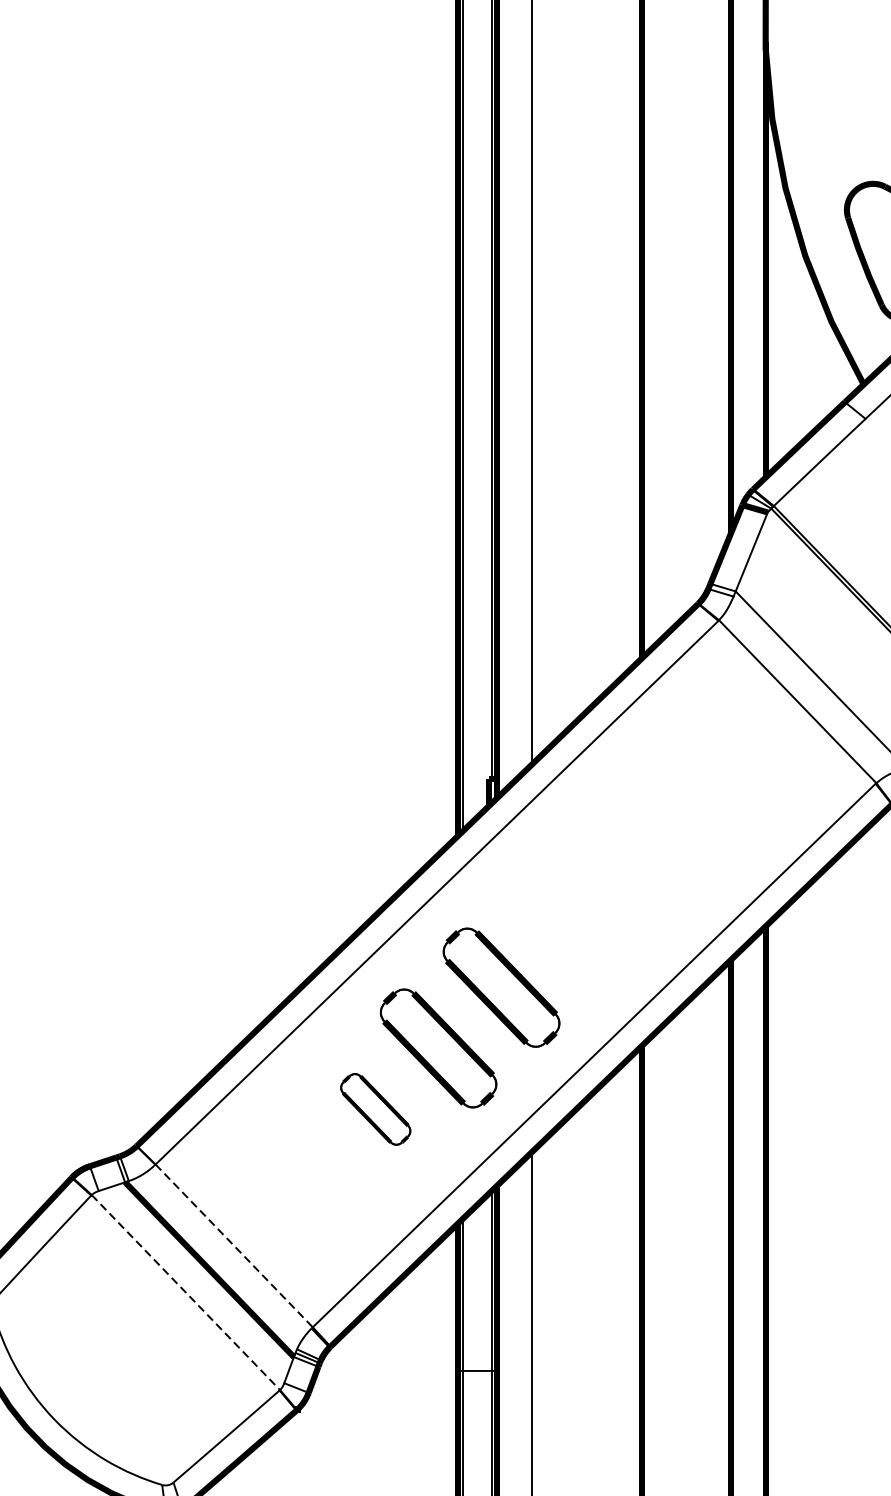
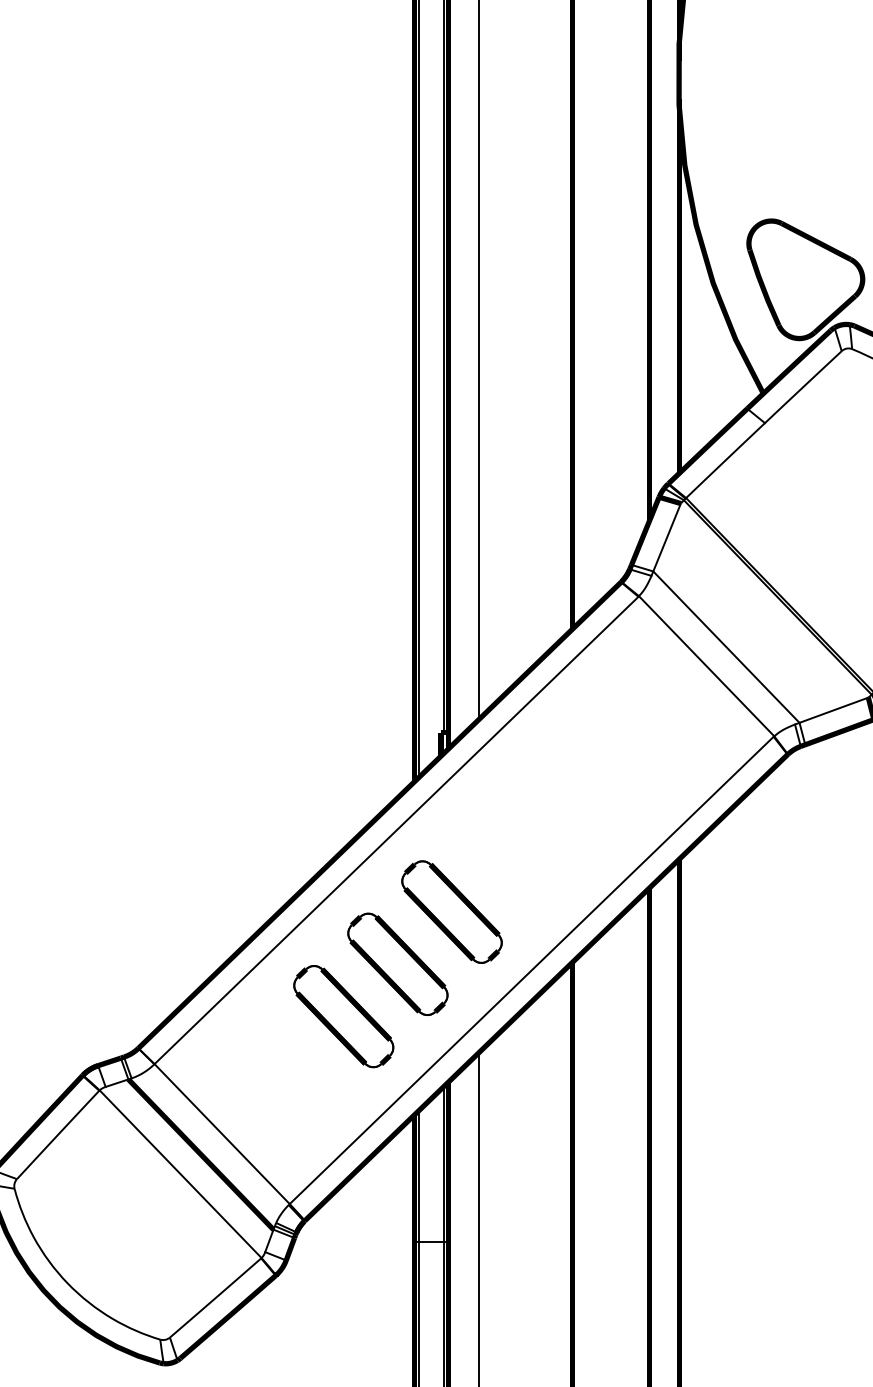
part: (375, 1109) -> (343, 1016), size x1.67
line: (234, 1246) -> (222, 1134), dashed -> solid
line: (185, 1292) -> (180, 1174), dashed -> solid

